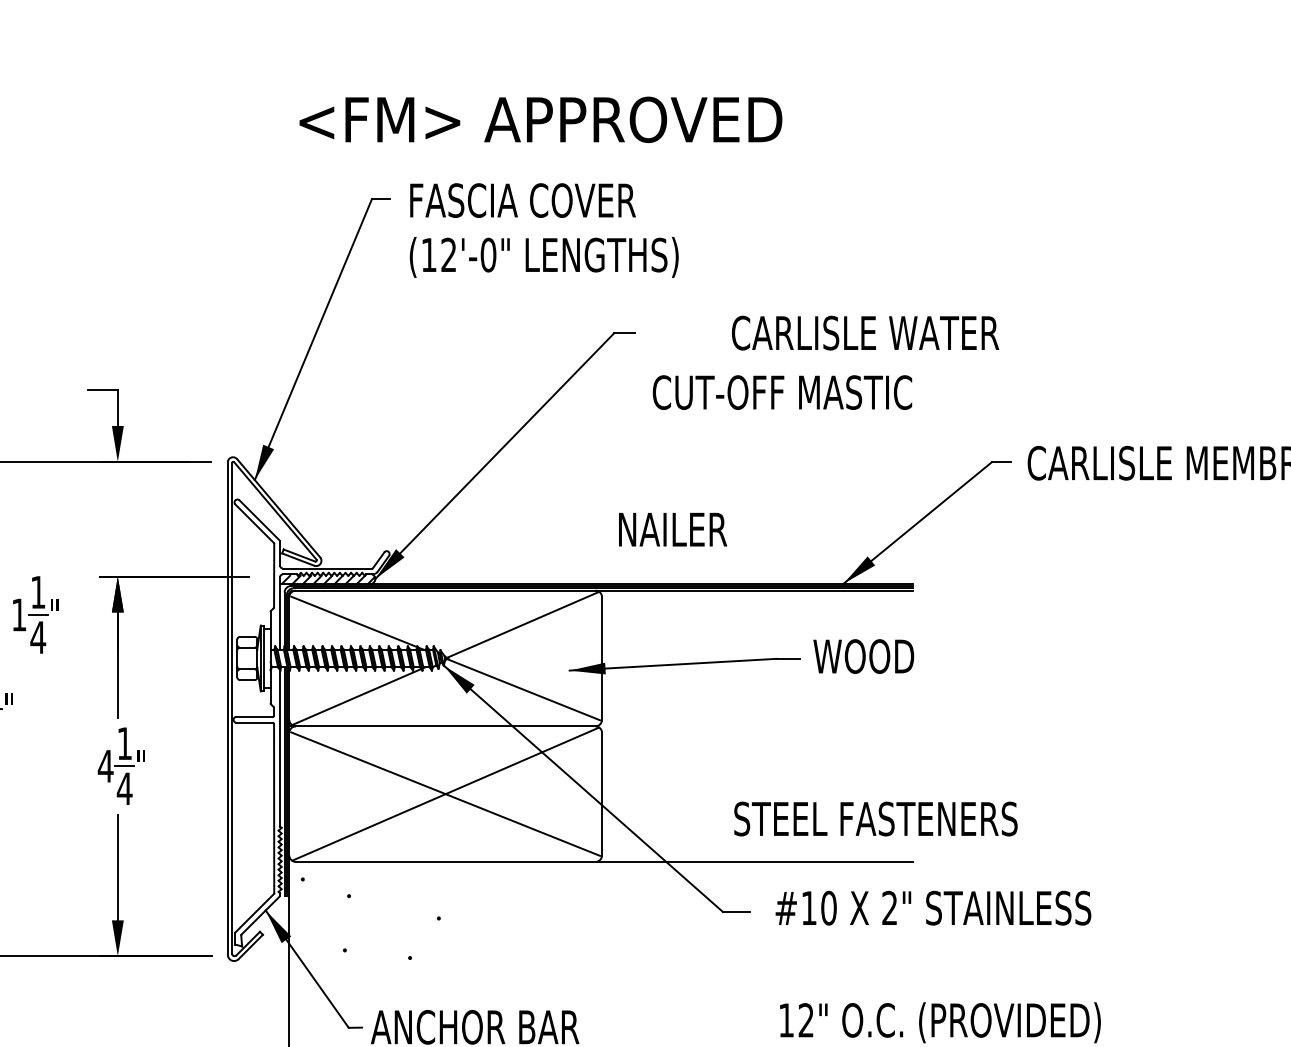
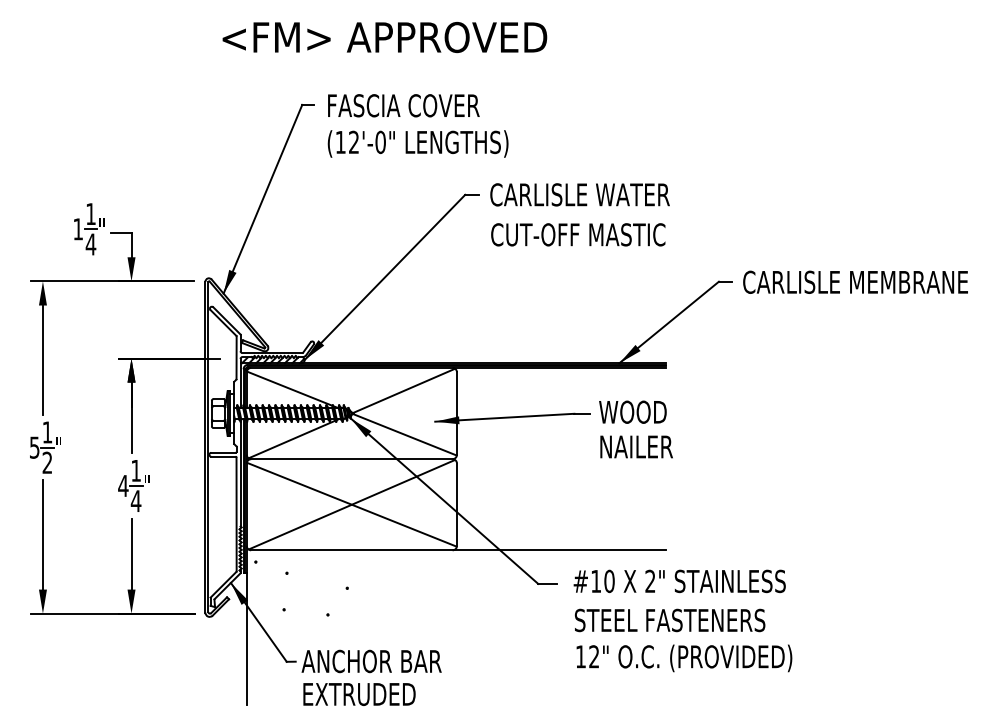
text: (540, 119) -> (384, 37), moved
text: (864, 332) -> (579, 194), moved
text: (672, 528) -> (636, 446), moved
part: (35, 615) -> (89, 229), moved
text: (875, 819) -> (669, 620), moved

